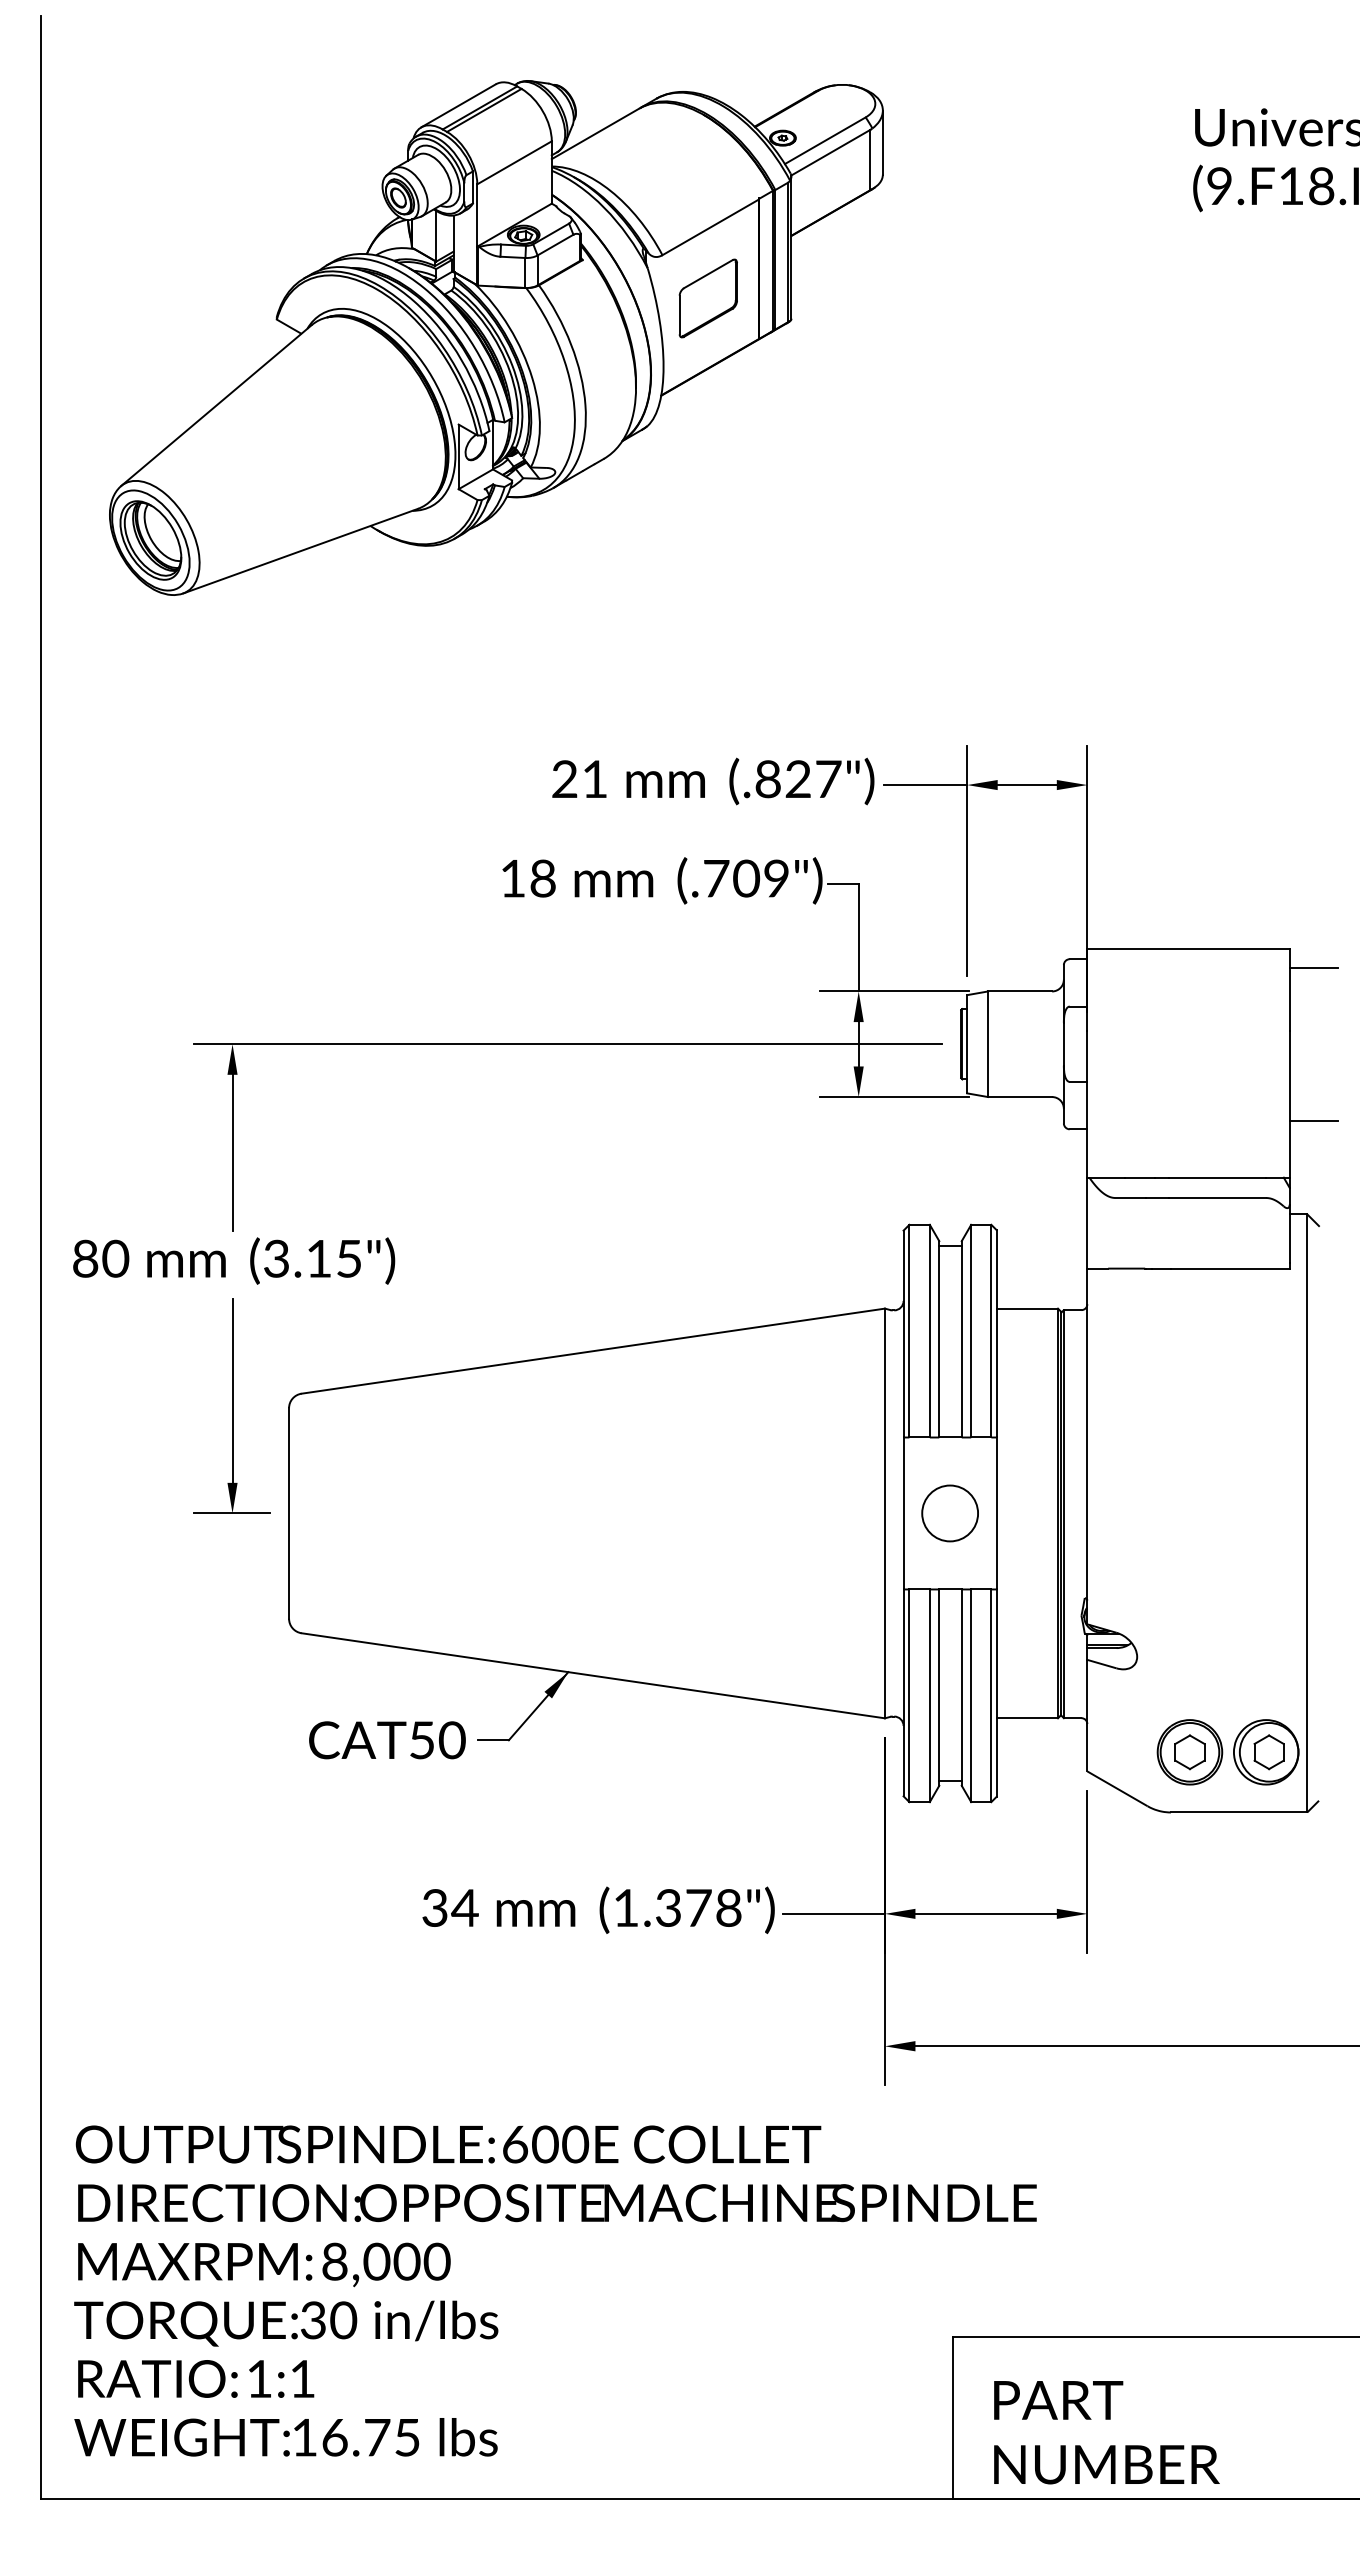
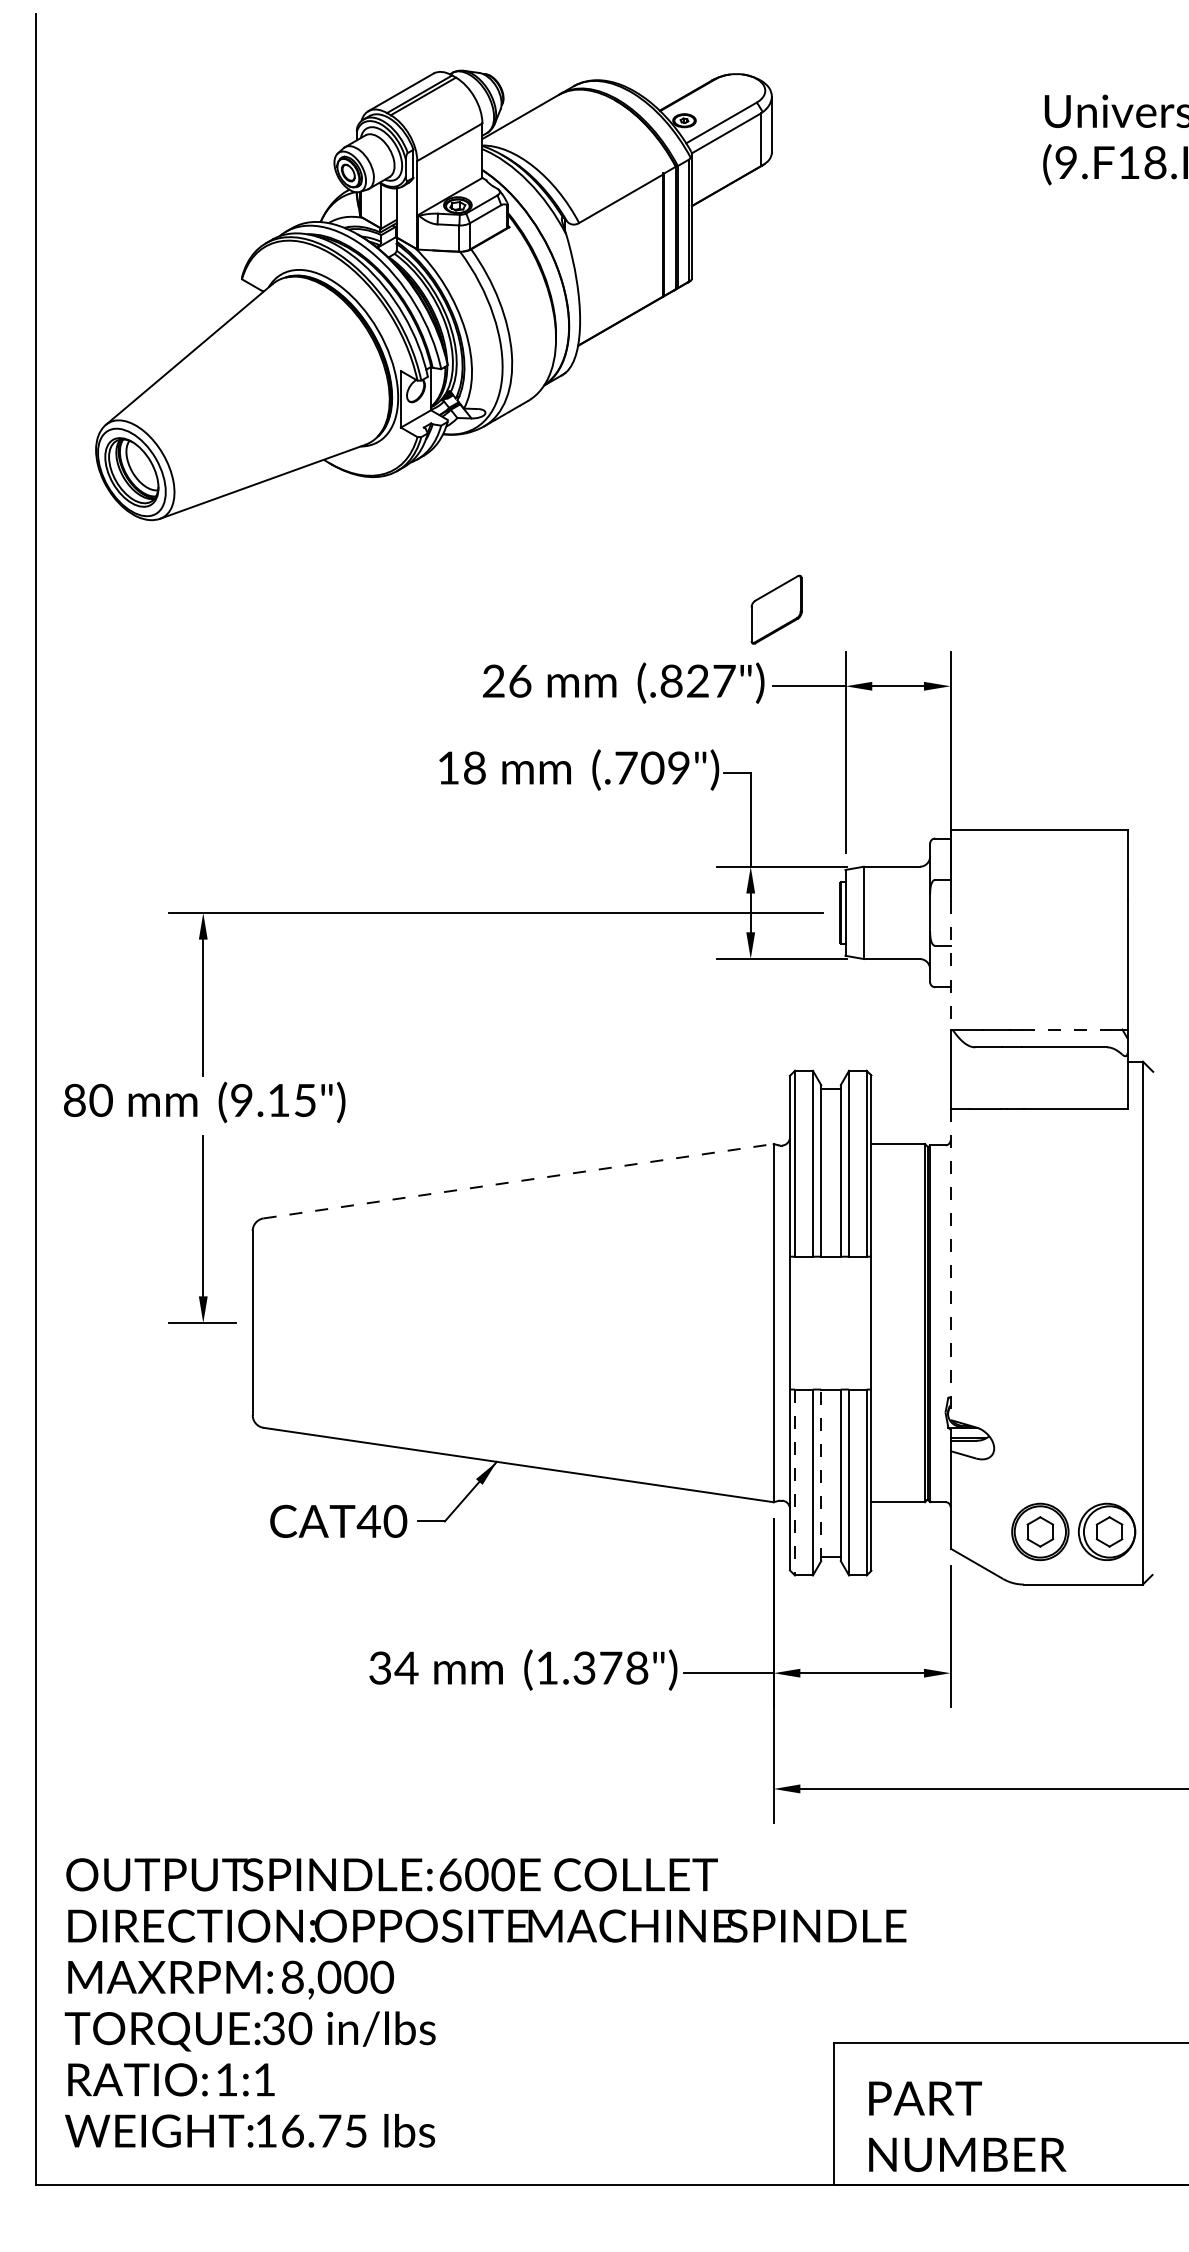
part: (707, 298) -> (775, 609), moved
text: (594, 779) -> (519, 681), 21 -> 26
line: (1313, 968) -> (1148, 846), removed
line: (1087, 1104) -> (950, 965), solid -> dashed
line: (1313, 1120) -> (1148, 979), removed
line: (1217, 1177) -> (1064, 1029), solid -> dashed
text: (276, 1258) -> (241, 1100), (3.15") -> (9.15")
line: (593, 1351) -> (518, 1181), solid -> dashed
line: (1087, 1446) -> (950, 1264), solid -> dashed
circle: (949, 1513) -> (830, 1323), removed
line: (939, 1687) -> (821, 1475), solid -> dashed
line: (909, 1696) -> (795, 1483), solid -> dashed
text: (421, 1740) -> (368, 1521), CAT50 -> CAT40

